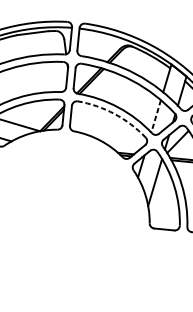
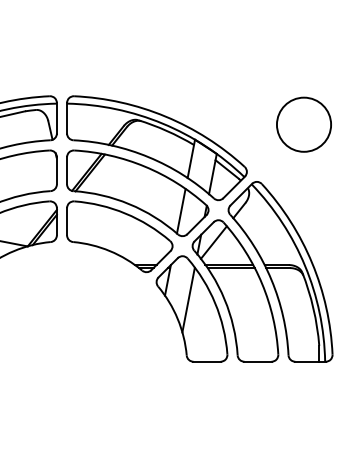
arc: (114, 114) -> (125, 213), dashed -> solid
line: (156, 116) -> (181, 211), dashed -> solid

